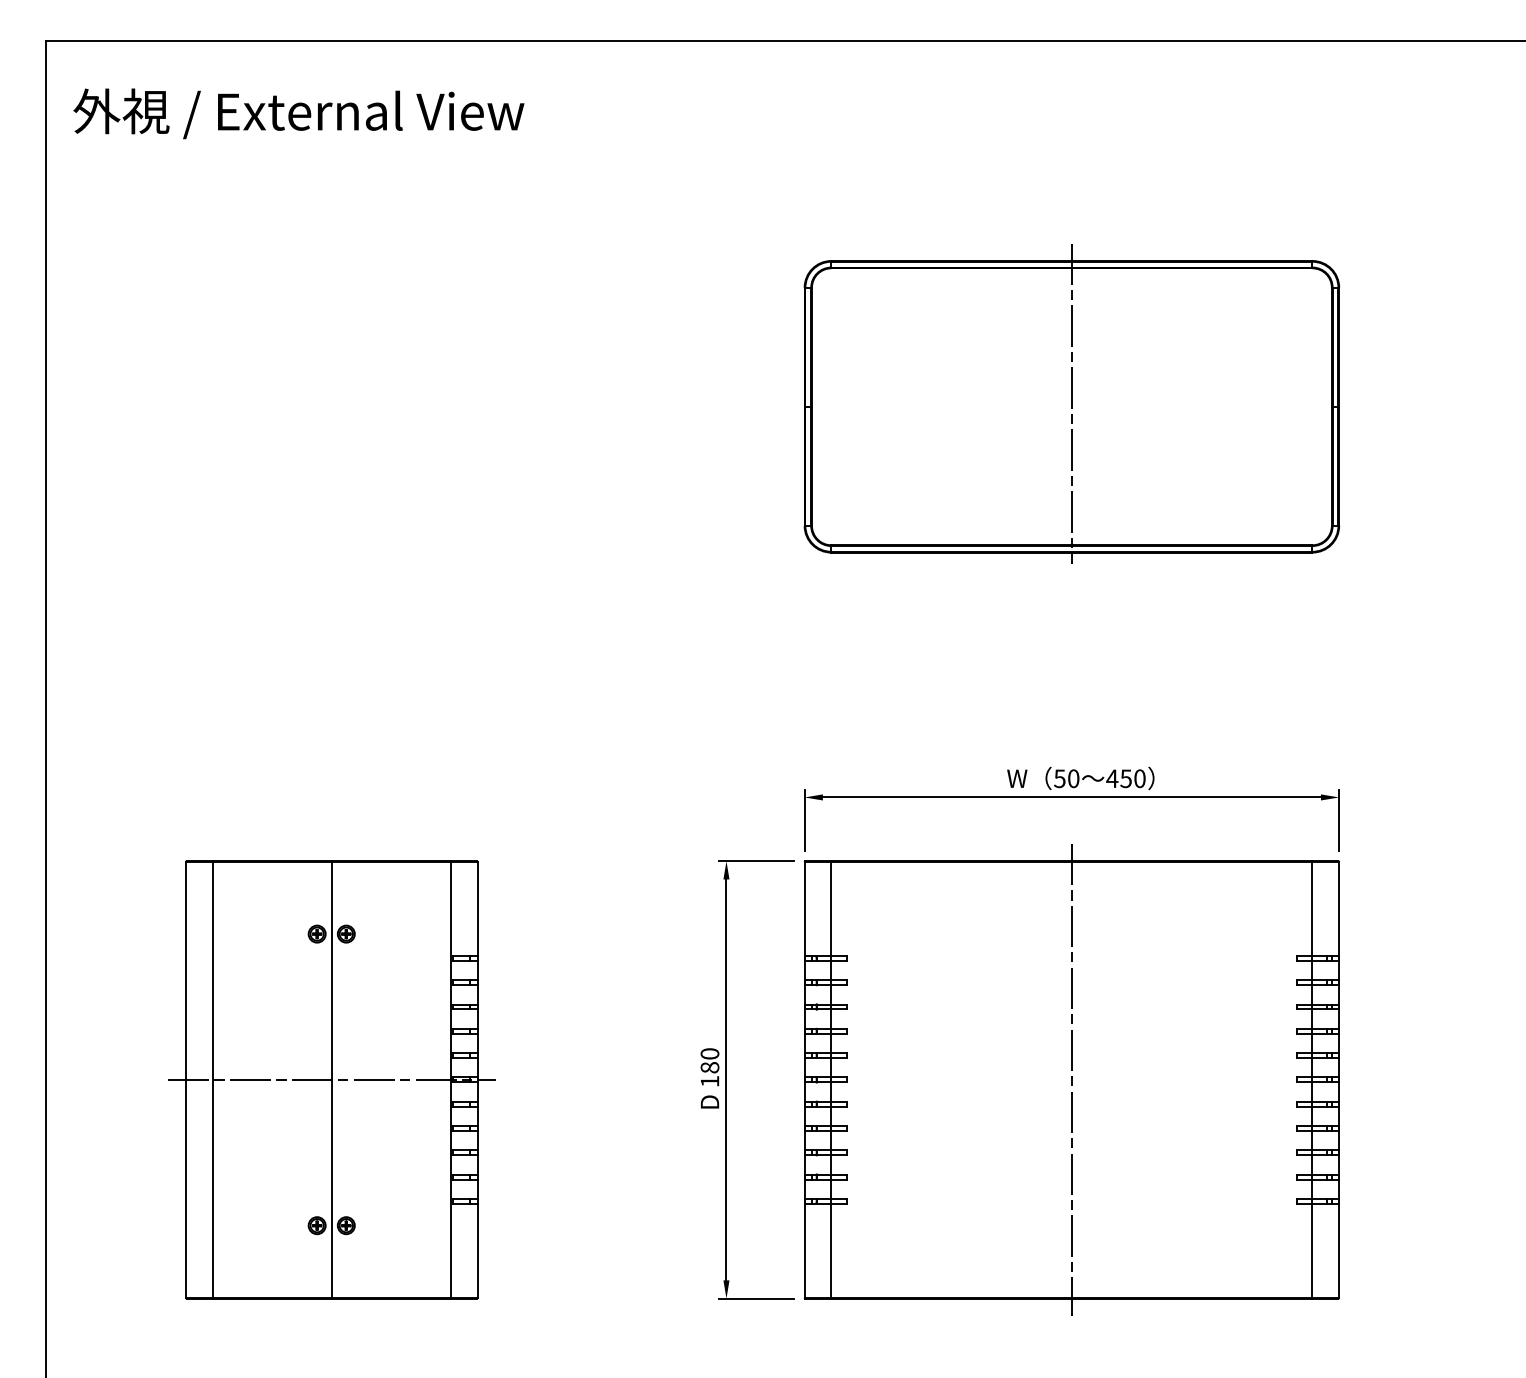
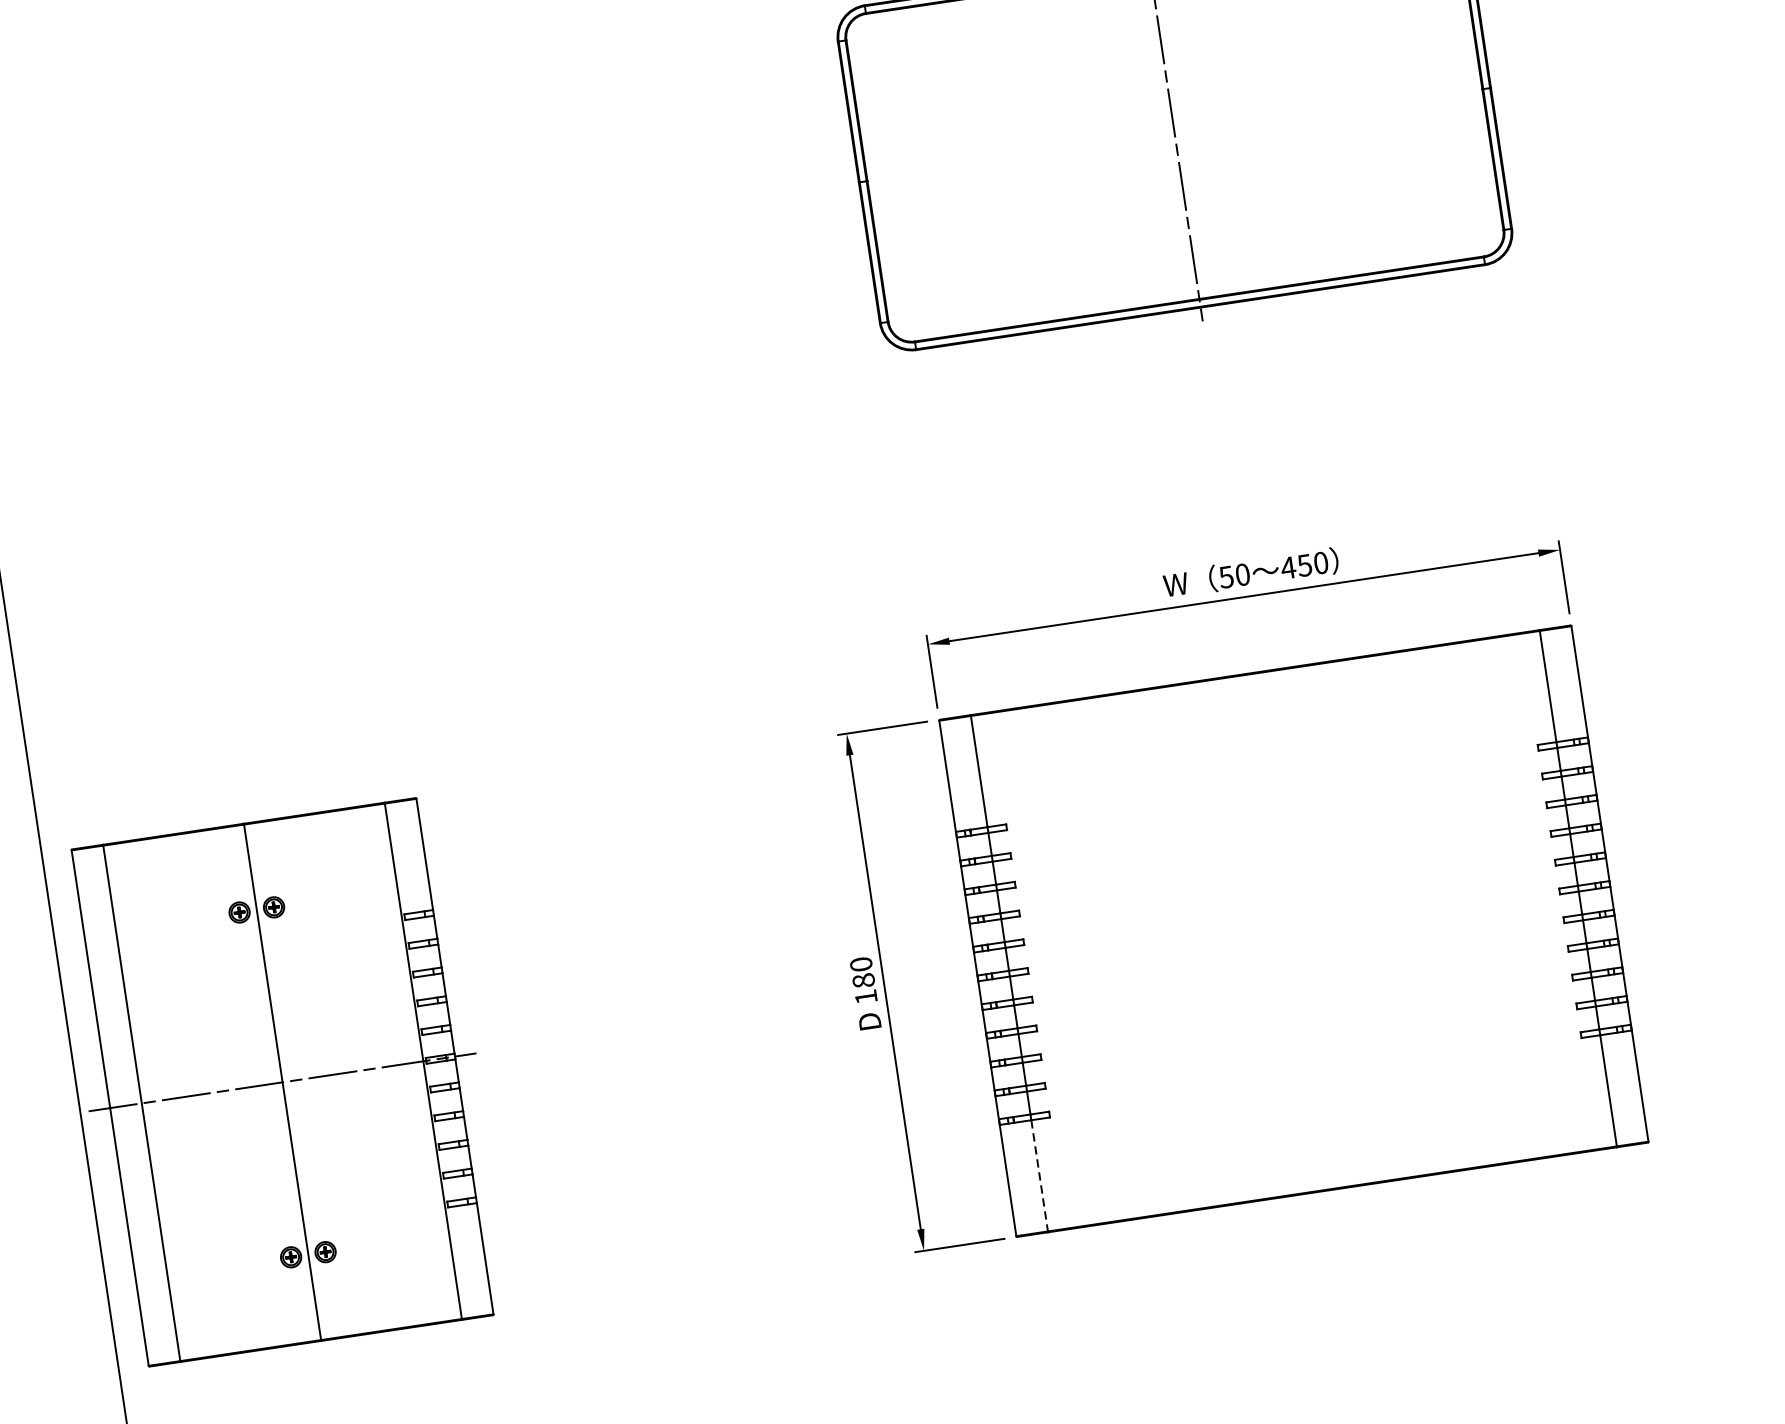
part: (331, 1079) -> (282, 1081), moved
line: (1071, 1079) -> (1293, 930), removed
line: (831, 1251) -> (1039, 1176), solid -> dashed

